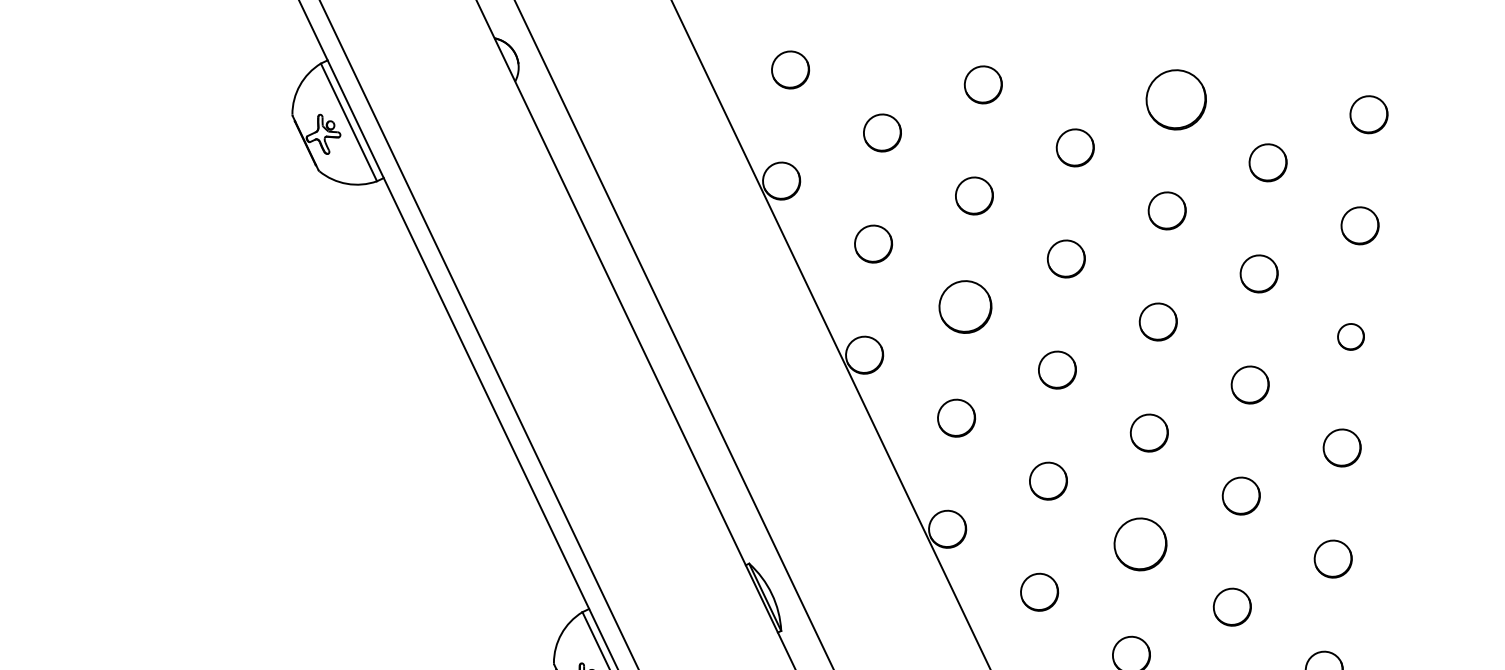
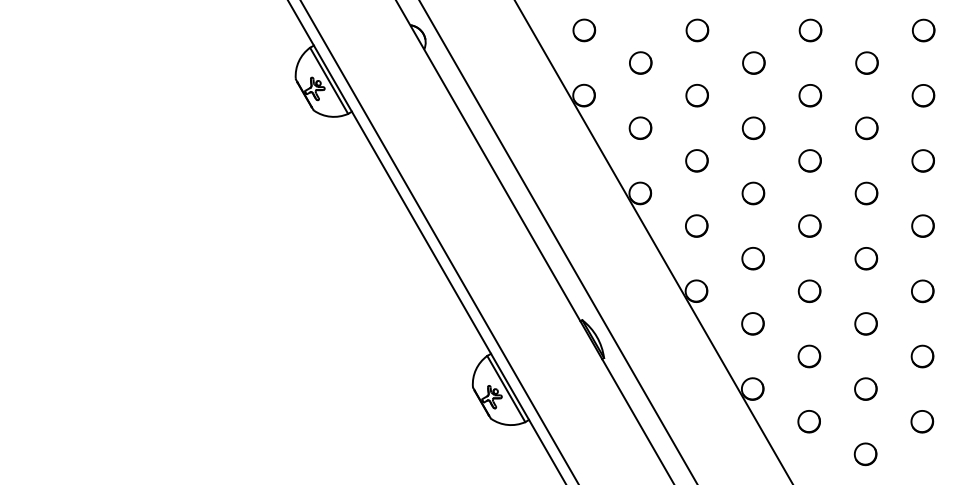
part: (1176, 99) -> (810, 30), size x0.62
part: (964, 306) -> (696, 160), size x0.71
part: (1349, 336) -> (922, 160), size x1.43
part: (1140, 542) -> (809, 290), size x0.71

